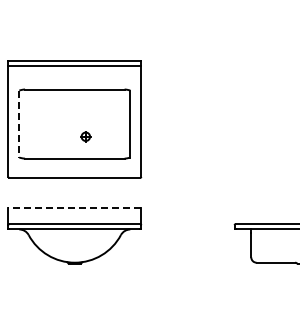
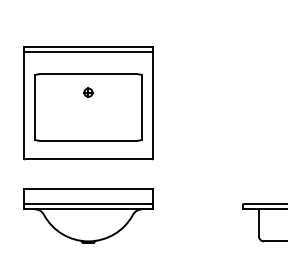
line: (19, 124) -> (35, 107), dashed -> solid
part: (85, 136) -> (88, 92), moved
line: (74, 208) -> (88, 189), dashed -> solid

